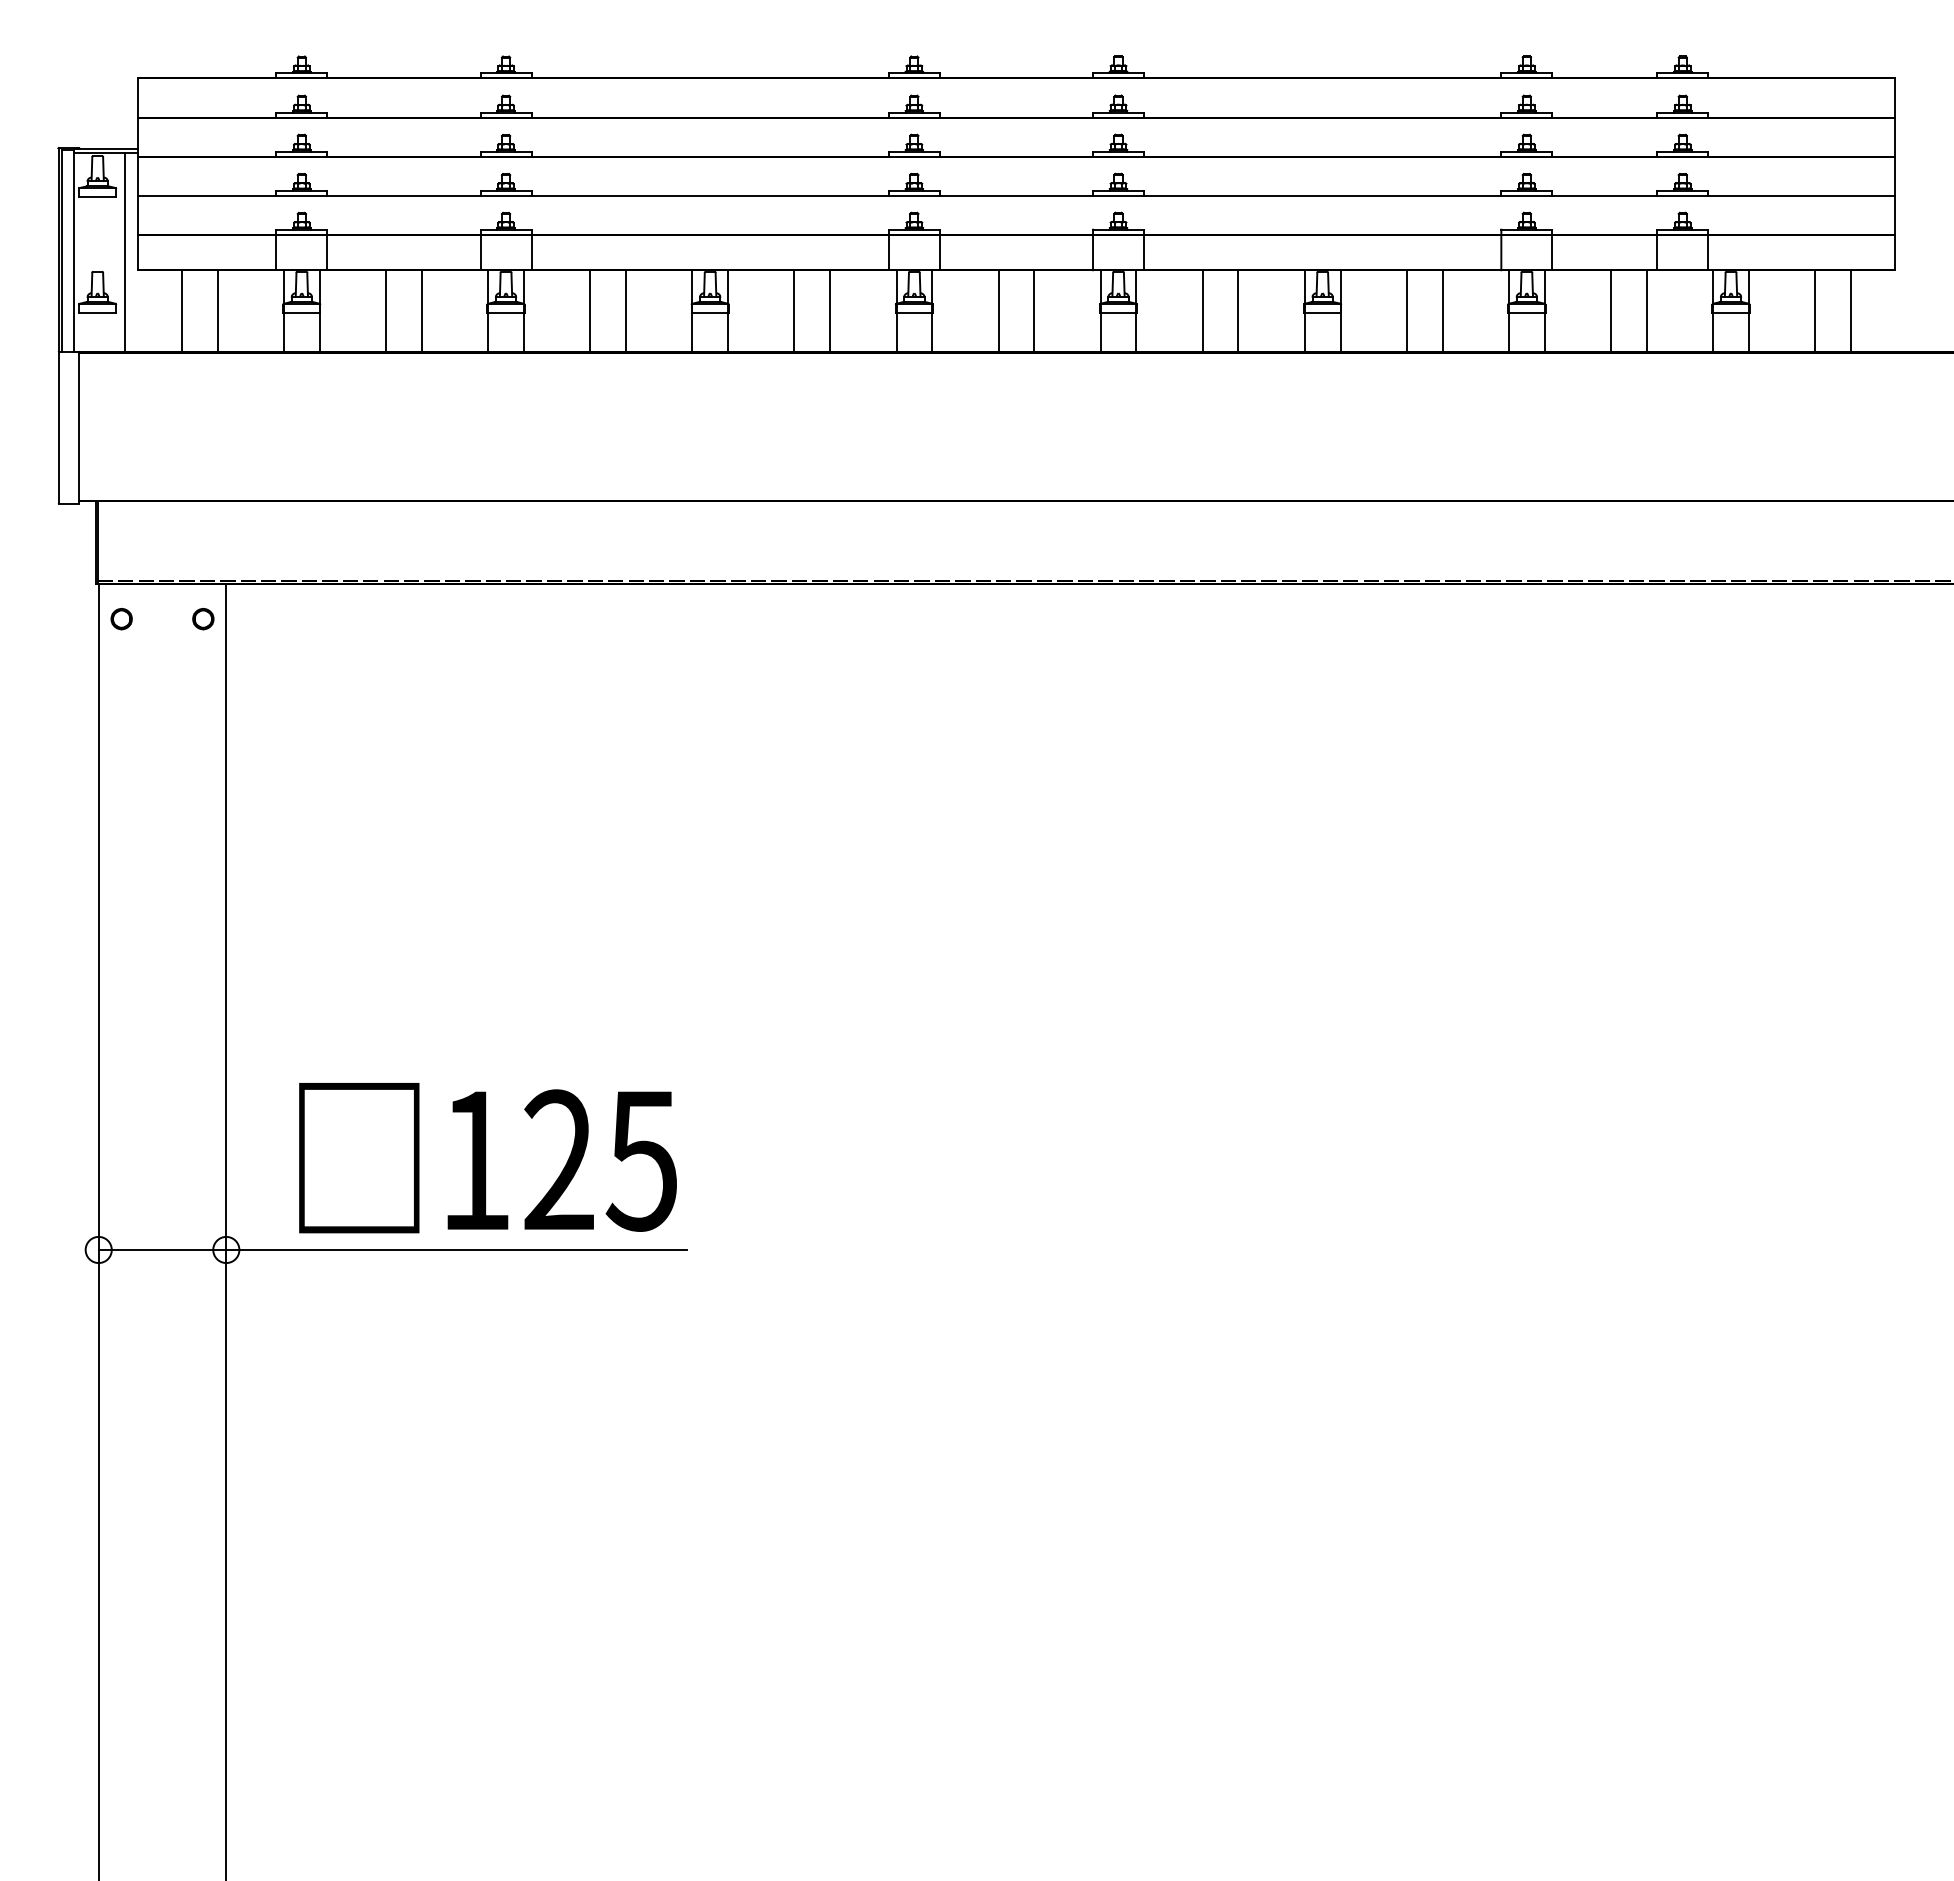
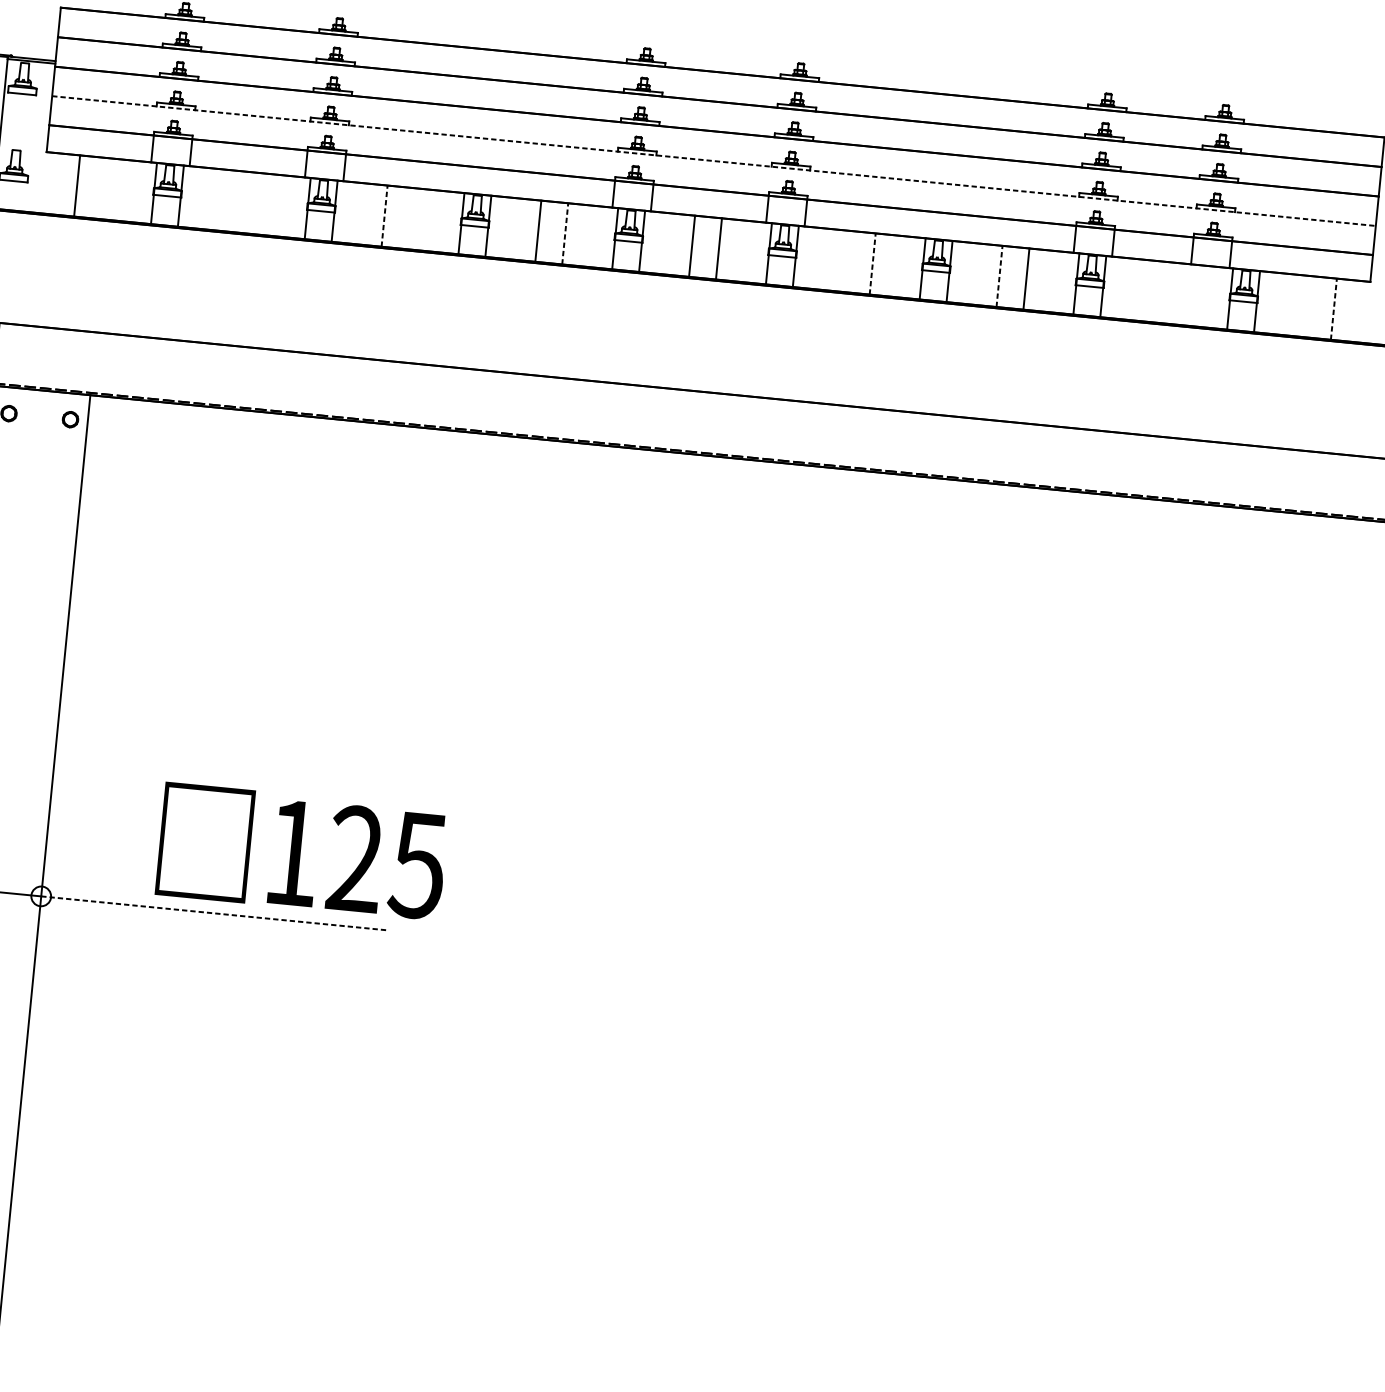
line: (1016, 195) -> (714, 160), solid -> dashed
line: (124, 251) -> (38, 137), removed
line: (217, 310) -> (103, 188), removed
line: (386, 310) -> (231, 200), removed
line: (421, 310) -> (257, 203), removed
line: (590, 310) -> (384, 215), solid -> dashed
line: (625, 310) -> (411, 218), removed
line: (830, 310) -> (565, 233), solid -> dashed
line: (1202, 310) -> (845, 261), removed
line: (1238, 310) -> (872, 263), solid -> dashed
line: (1406, 310) -> (999, 276), solid -> dashed
line: (1611, 310) -> (1153, 291), removed
line: (1646, 310) -> (1179, 293), removed
line: (1815, 310) -> (1307, 306), removed
line: (1850, 310) -> (1333, 308), solid -> dashed
text: (487, 1158) -> (301, 852), moved
line: (457, 1249) -> (215, 913), solid -> dashed

